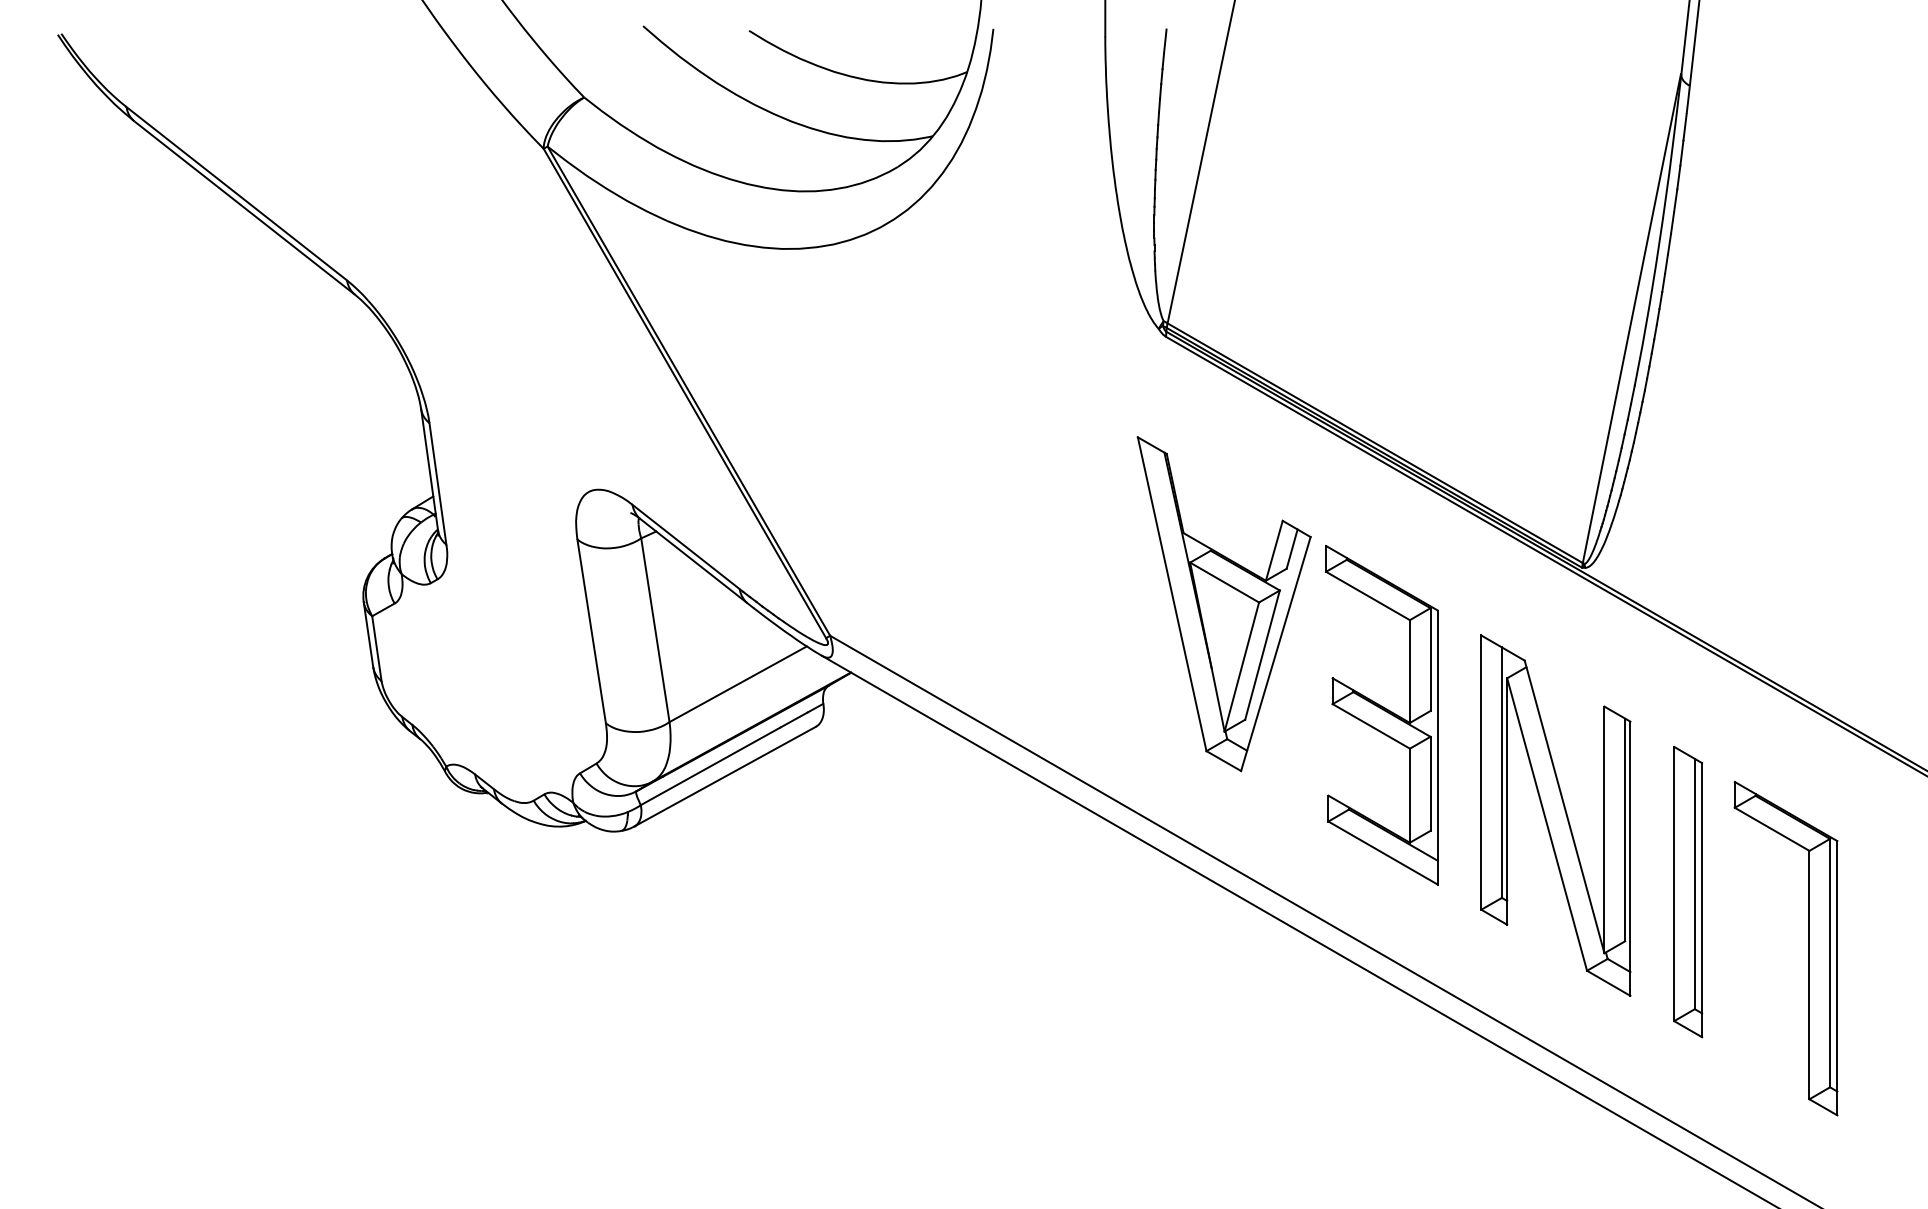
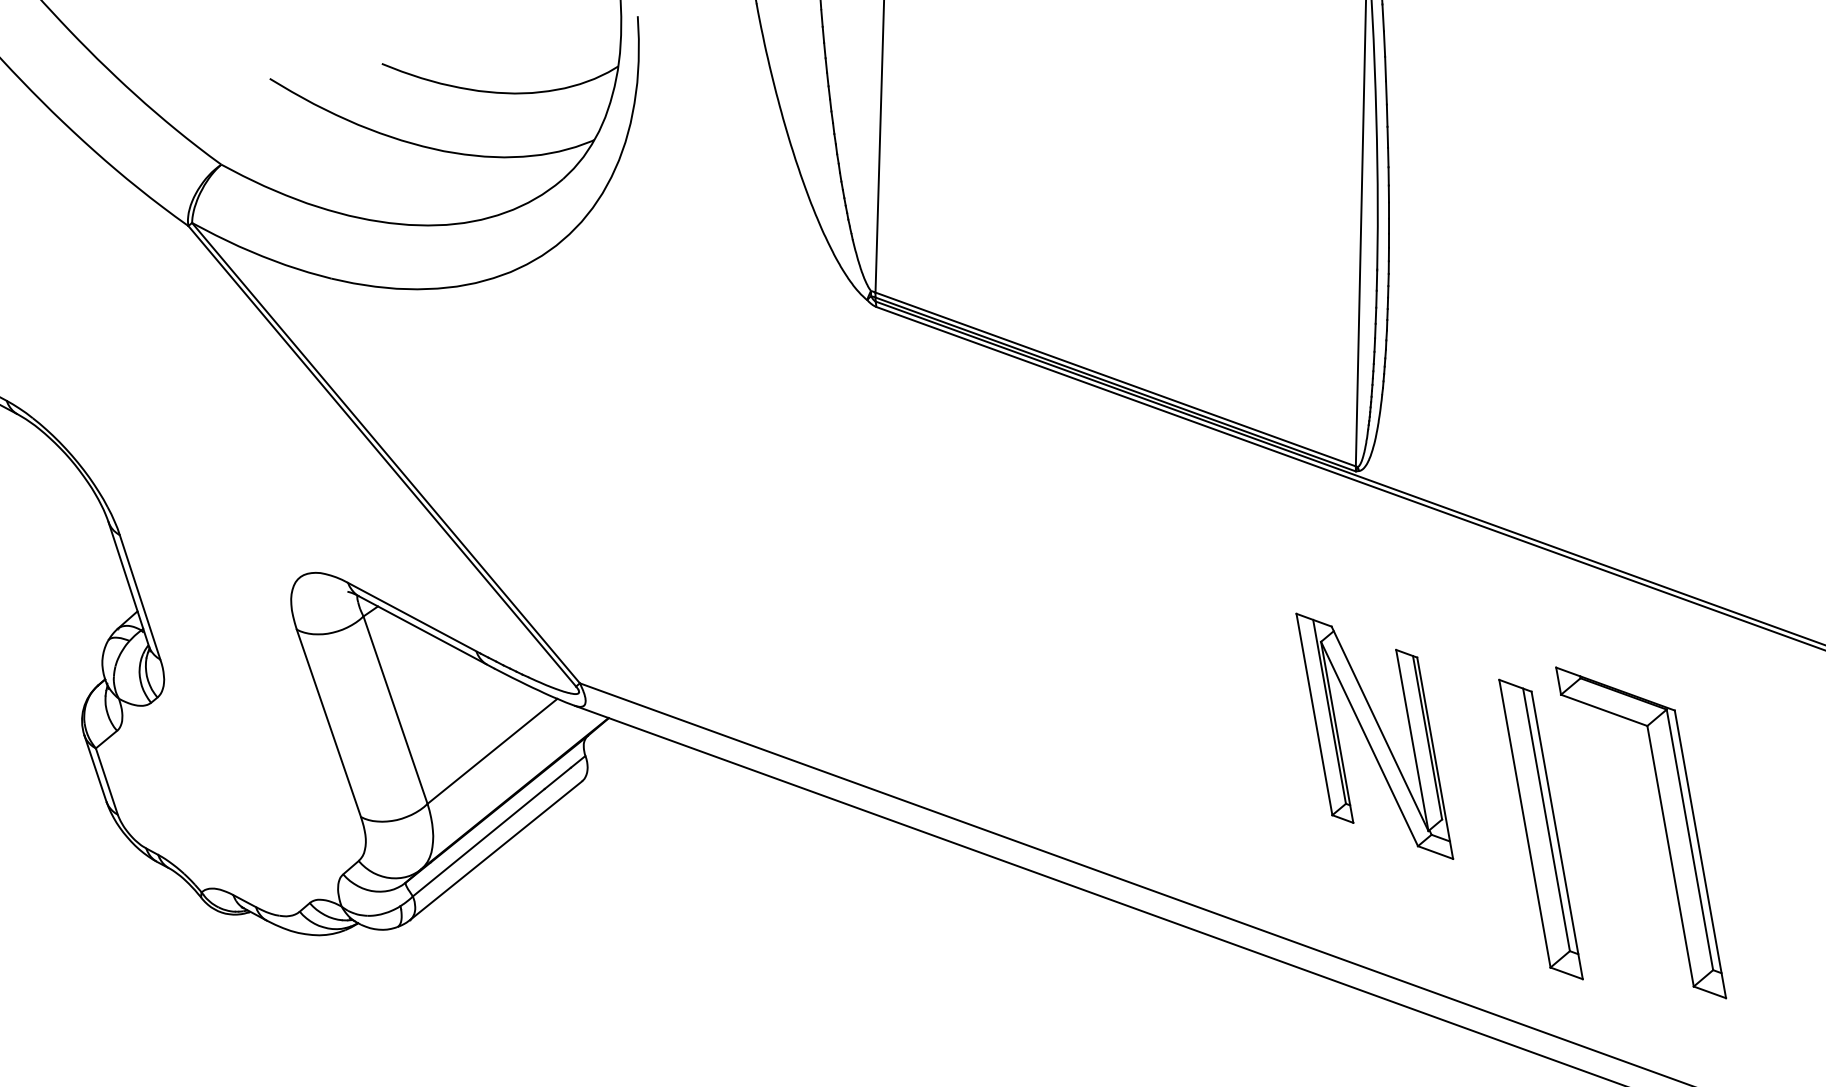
part: (1223, 604) -> (986, 577), removed
part: (1381, 715) -> (1173, 663), removed
part: (1555, 815) -> (1374, 736), size x0.7
part: (1688, 892) -> (1541, 829), moved

